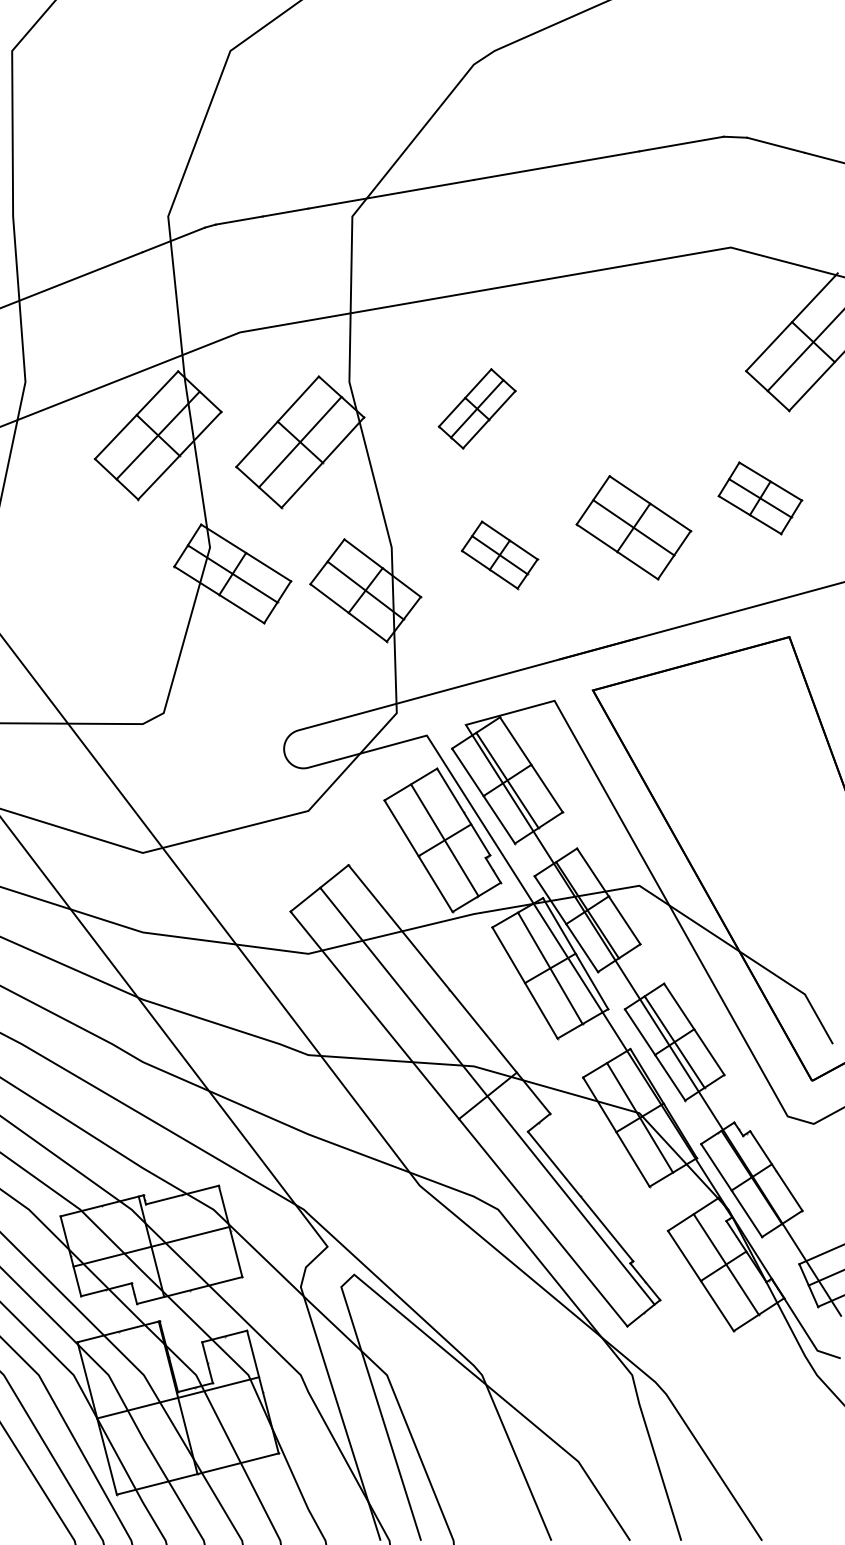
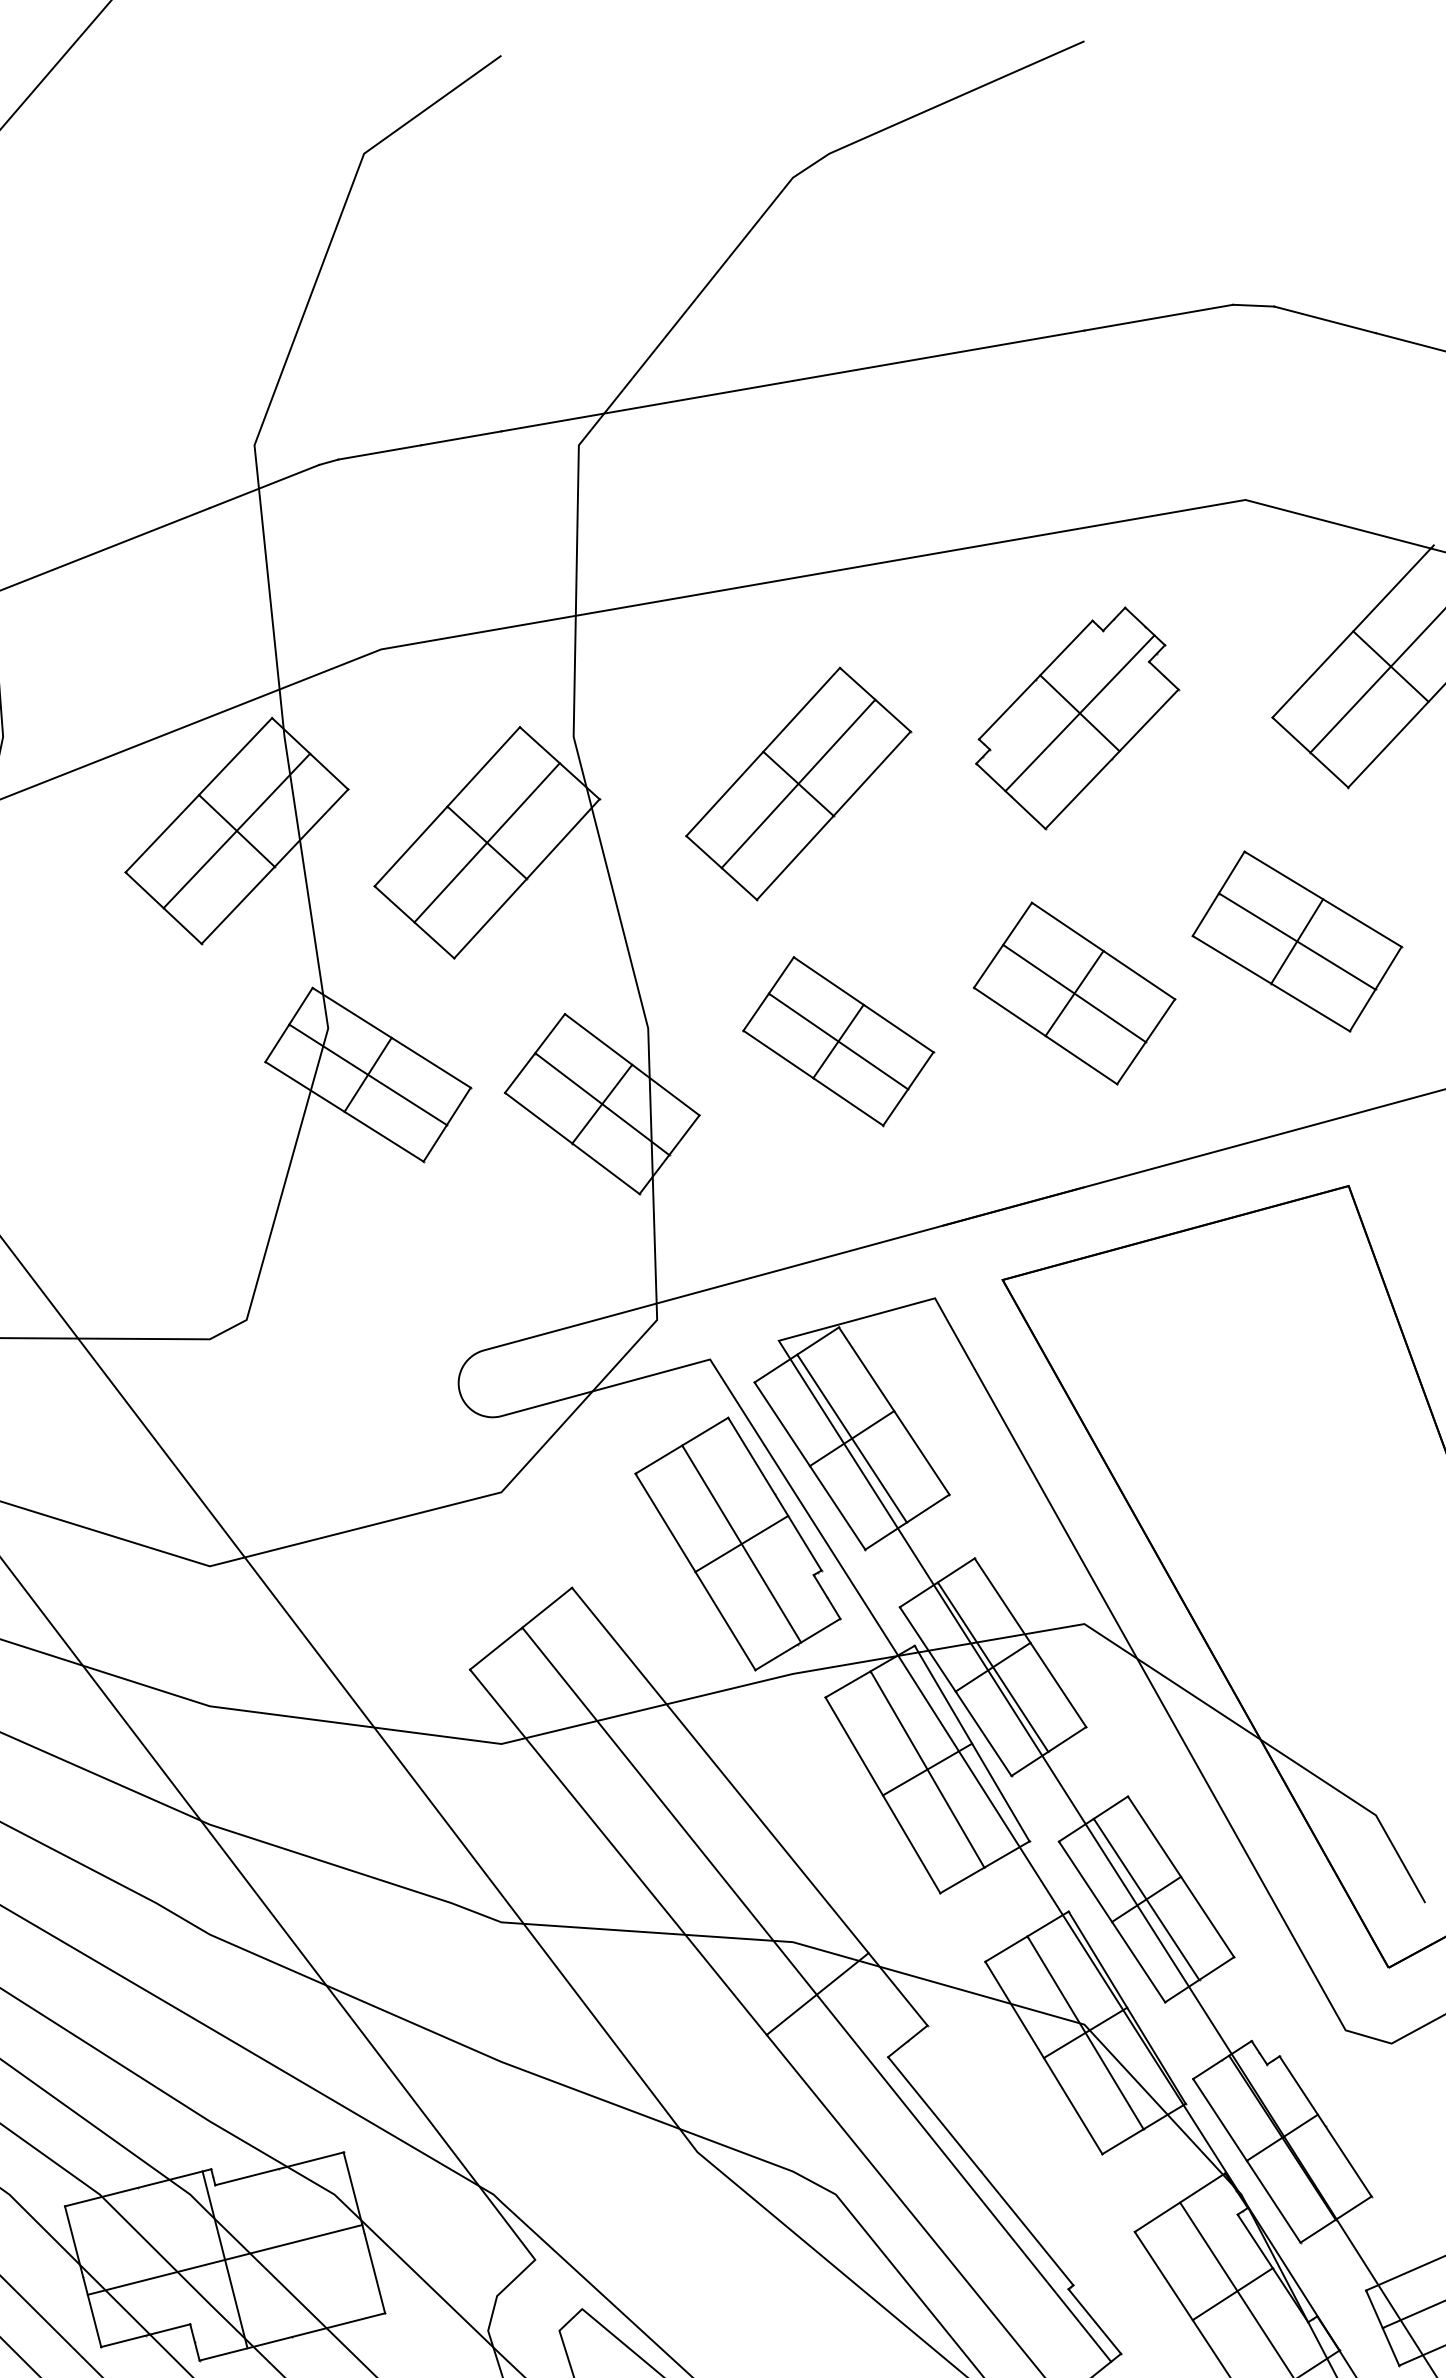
part: (635, 371) -> (1077, 718), added
part: (477, 408) -> (799, 783), size x1.67
part: (760, 498) -> (1297, 941), size x1.43
part: (499, 555) -> (838, 1042), size x1.43

